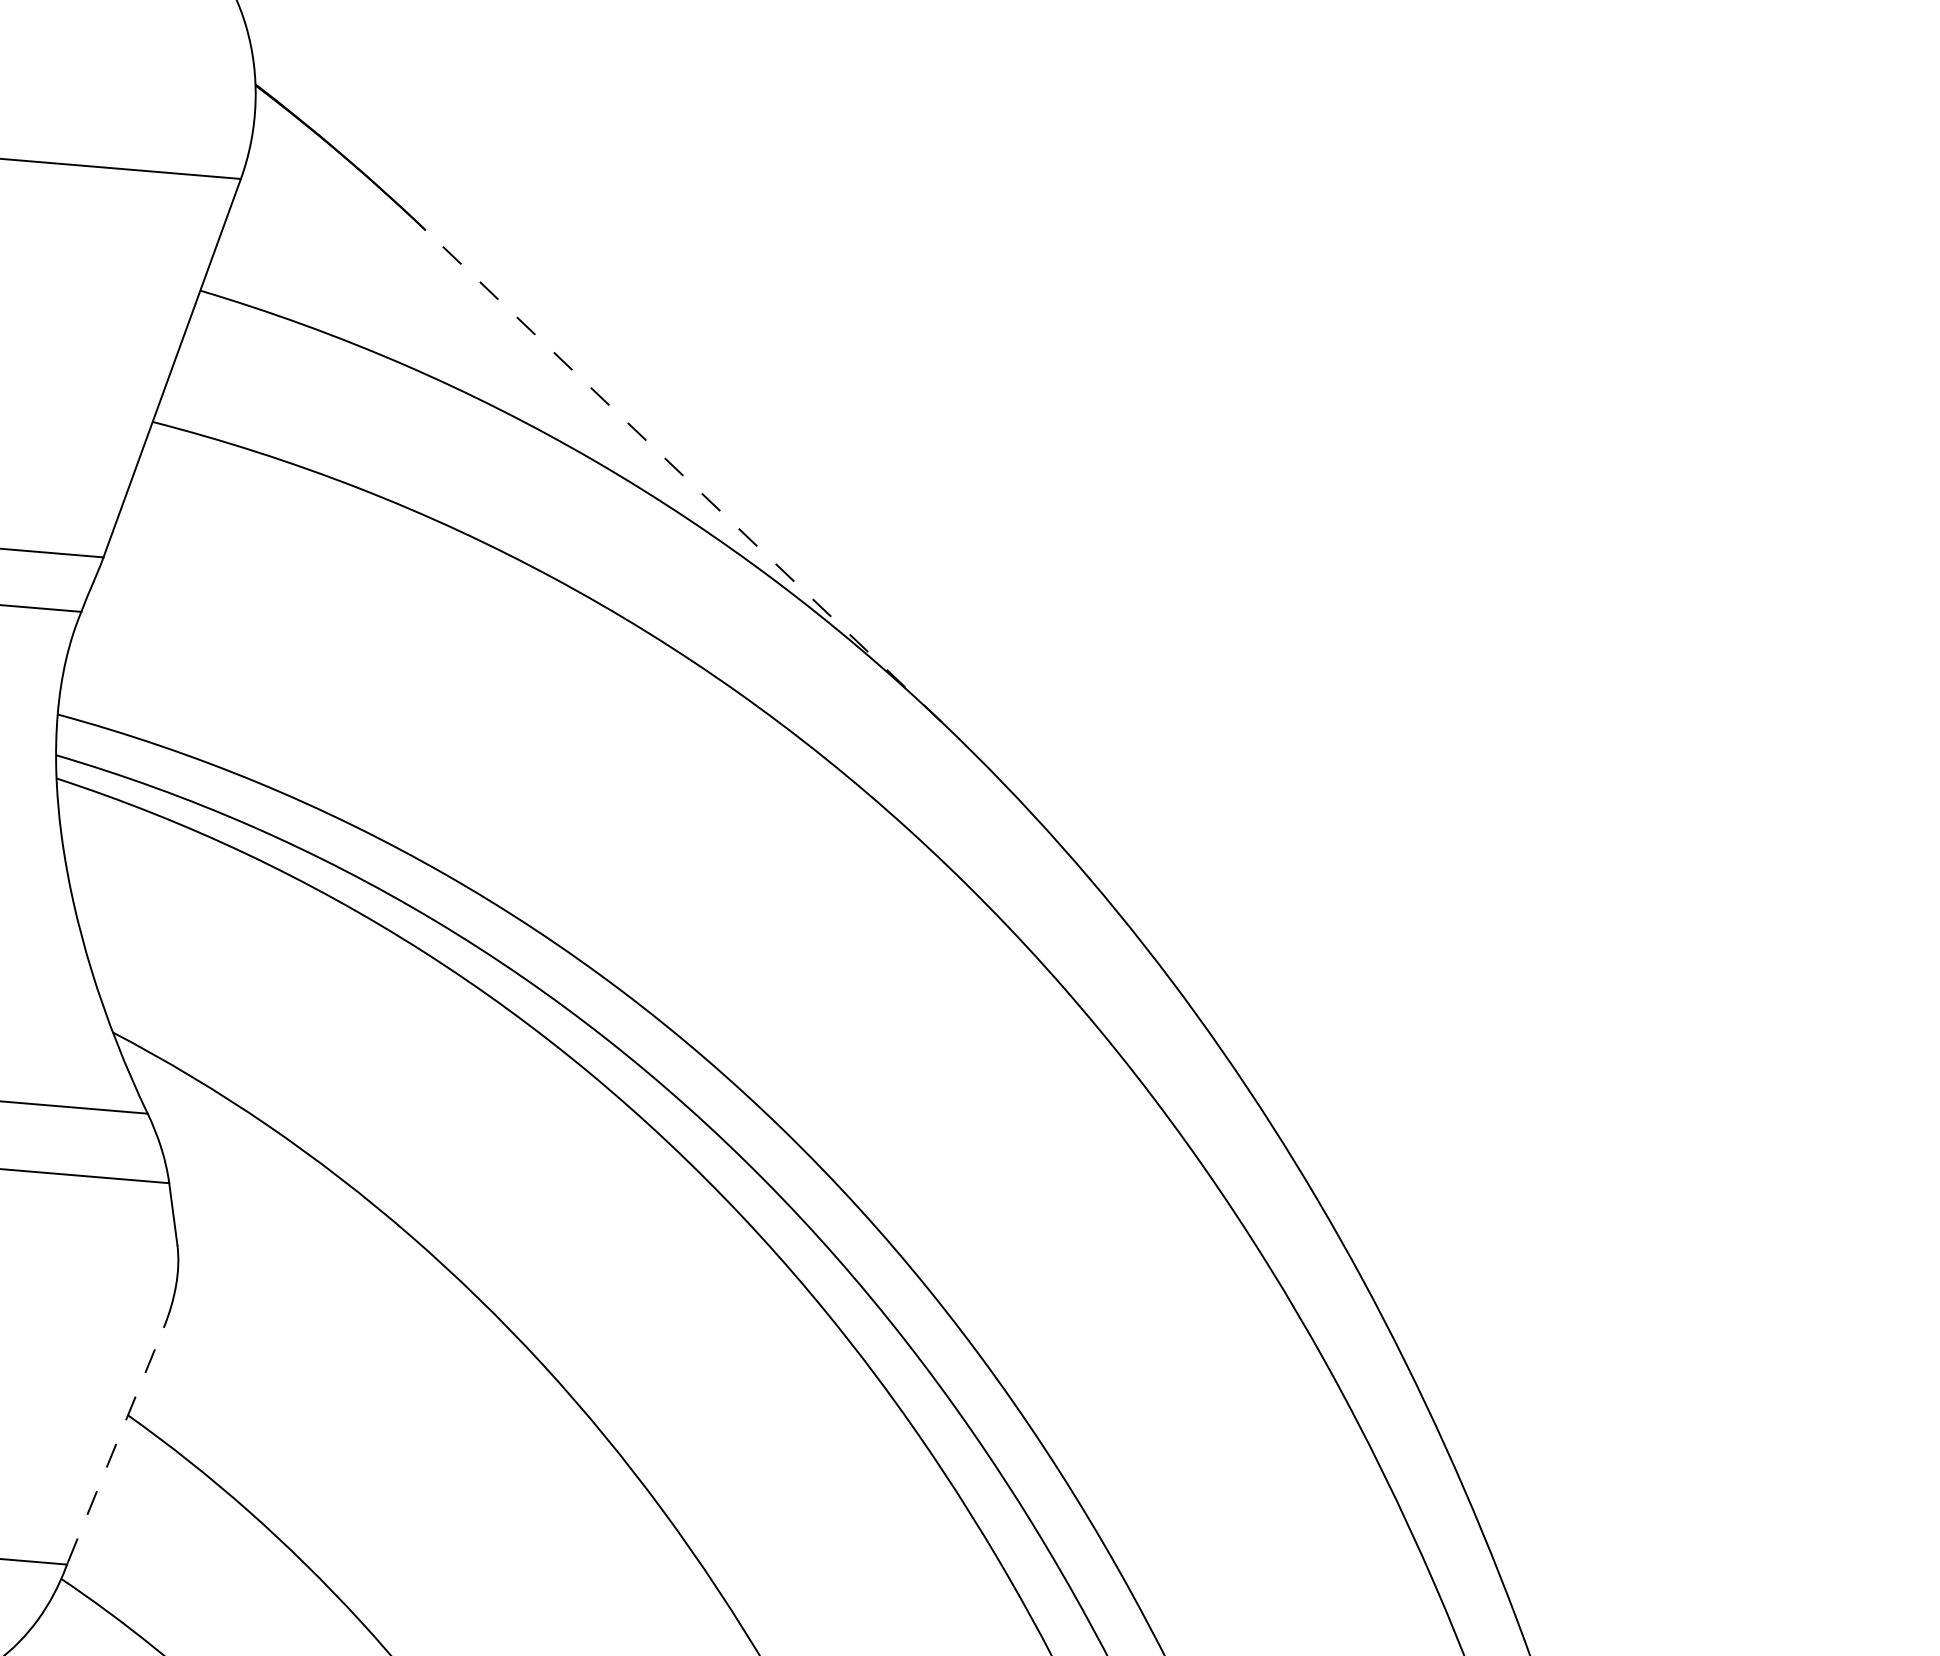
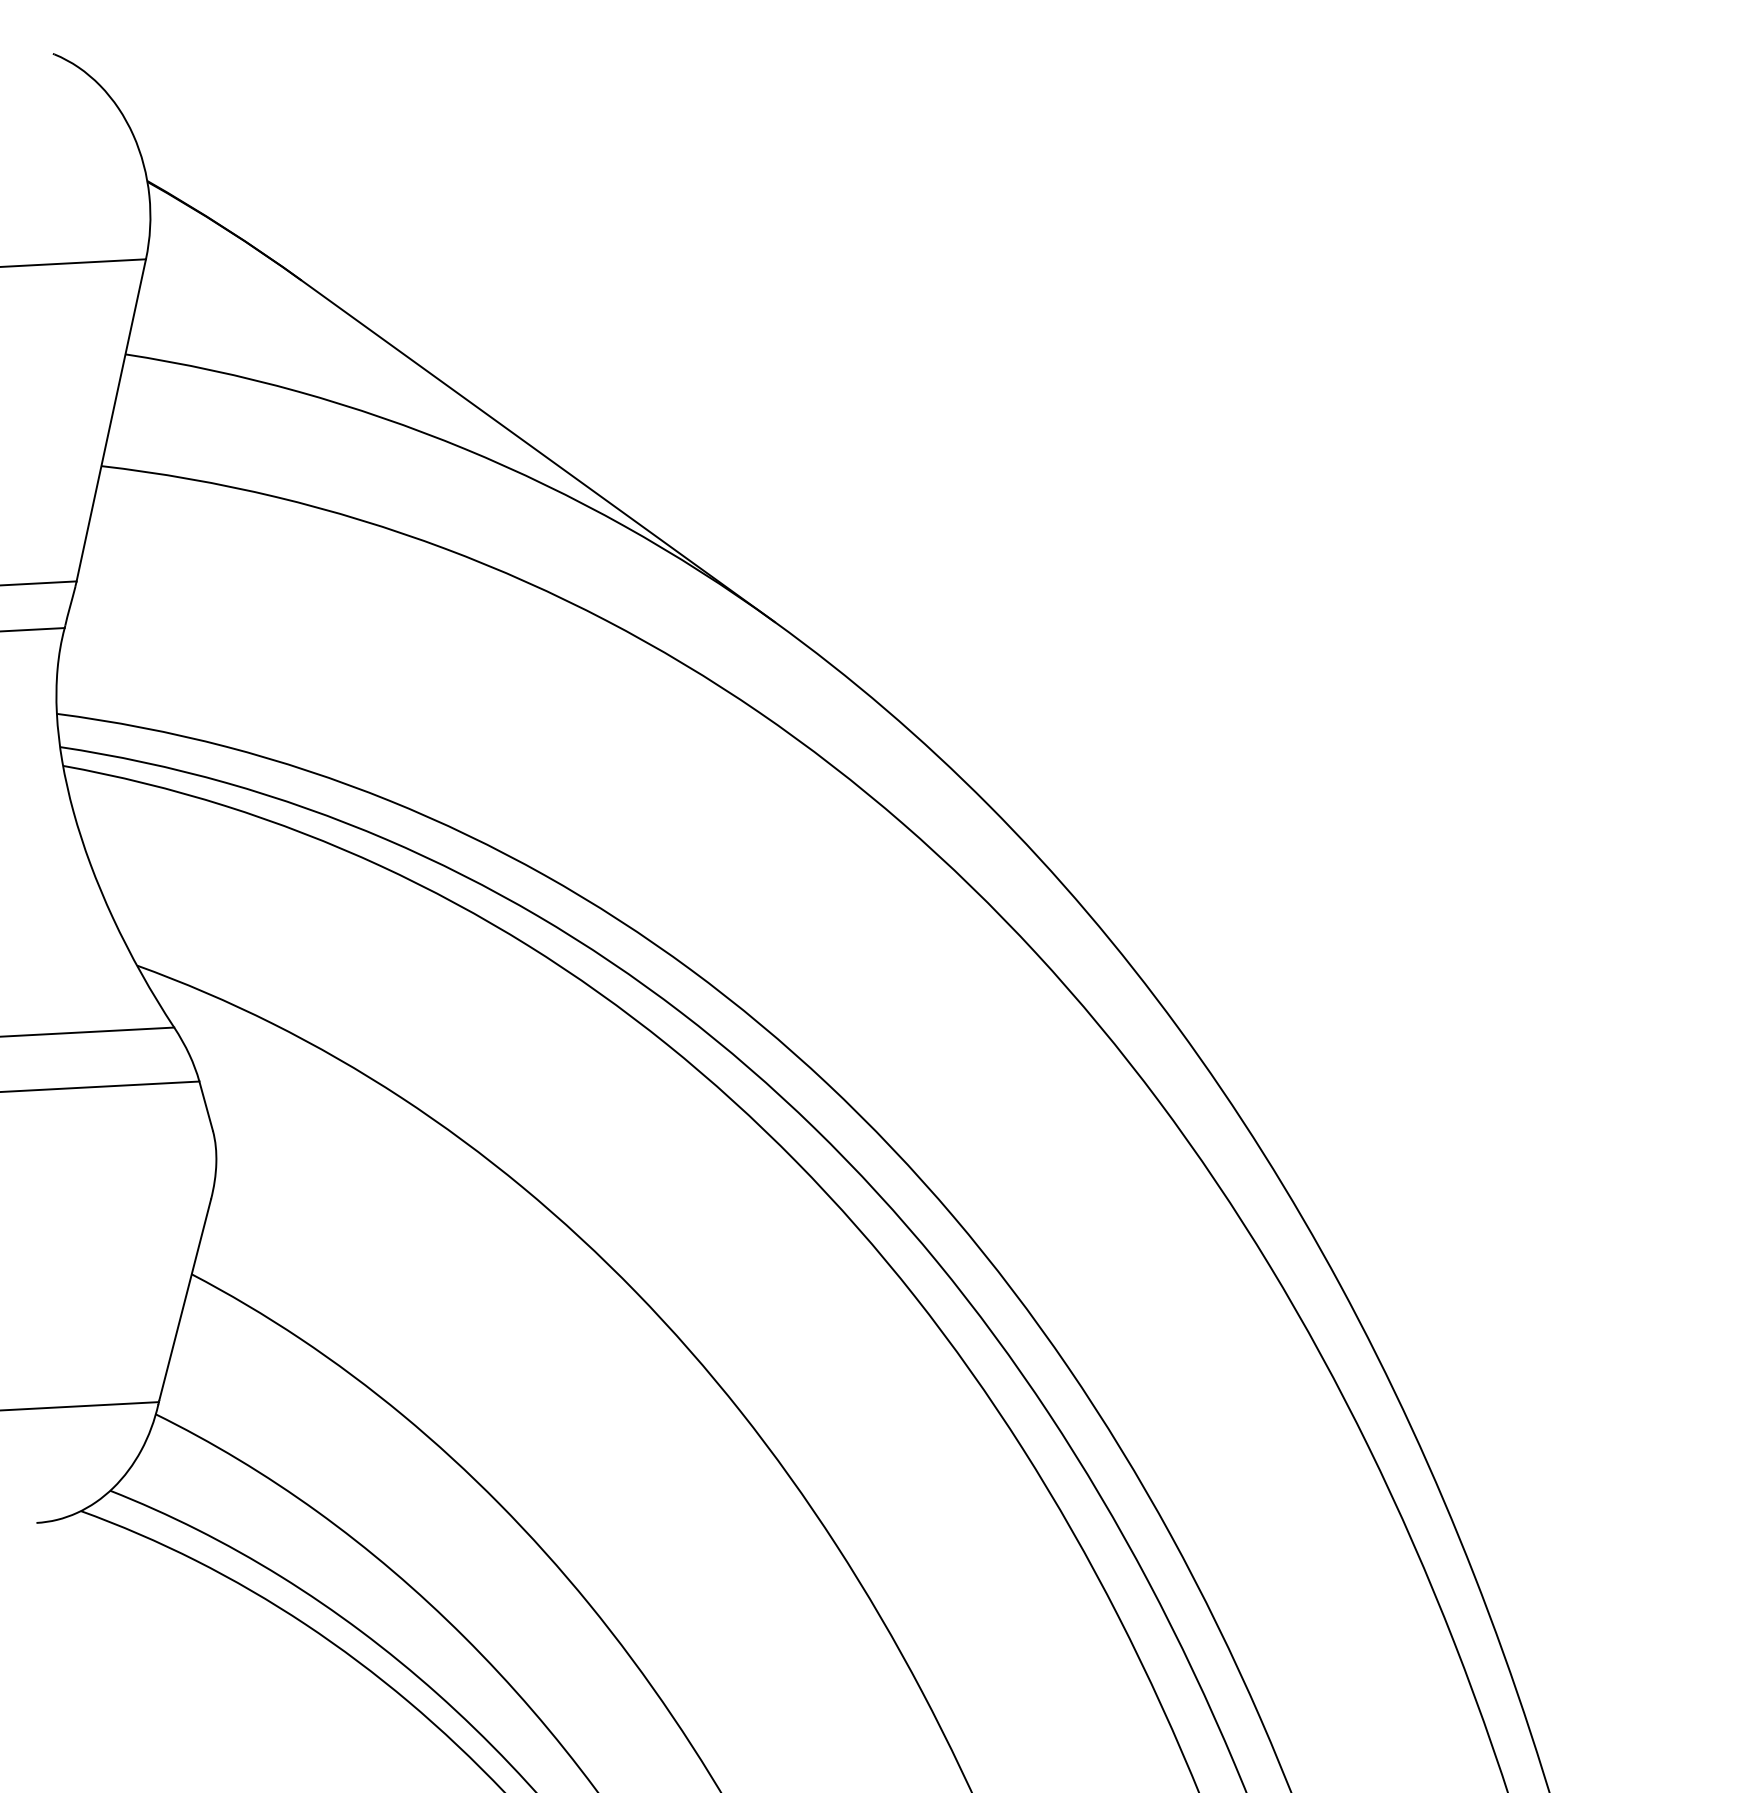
line: (684, 476) -> (538, 451), dashed -> solid
line: (116, 1444) -> (185, 1299), dashed -> solid

